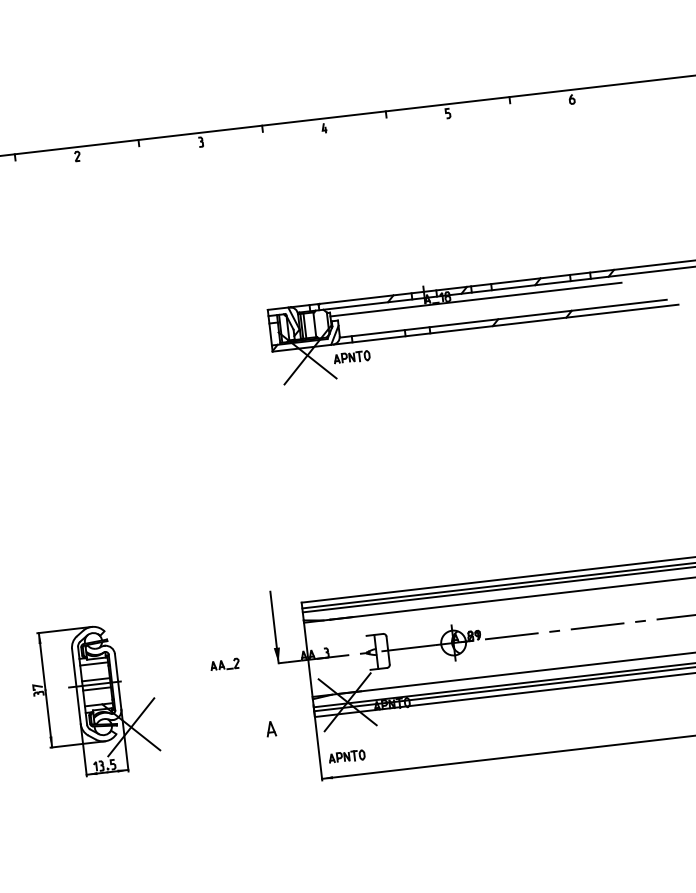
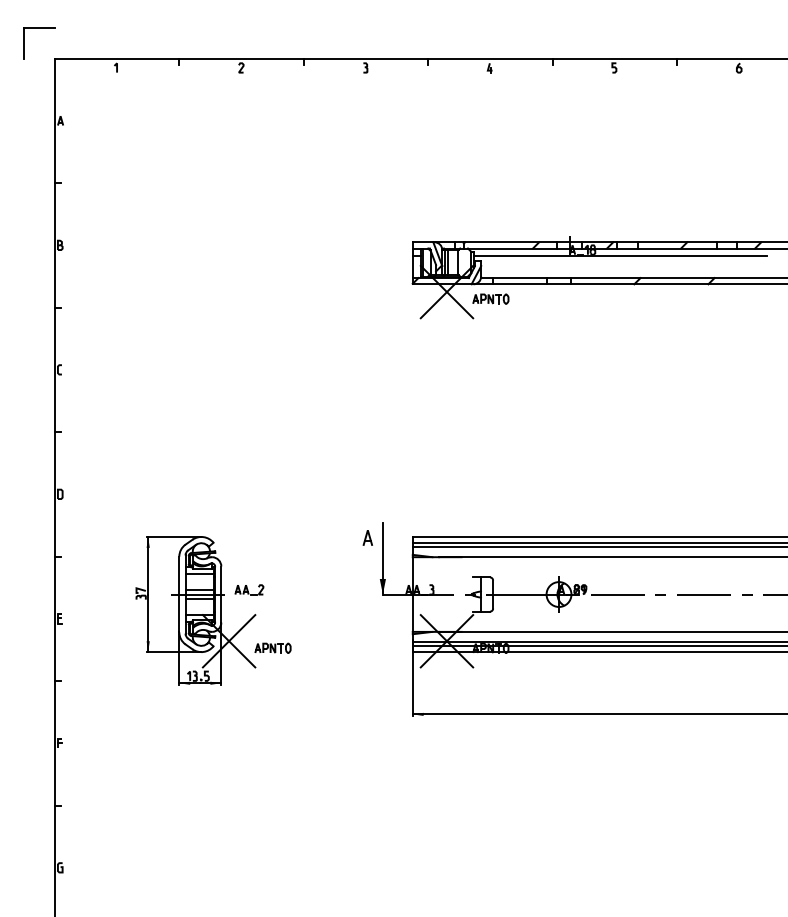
part: (225, 664) -> (249, 589), moved
part: (270, 728) -> (367, 537), moved
part: (346, 756) -> (272, 647), moved

